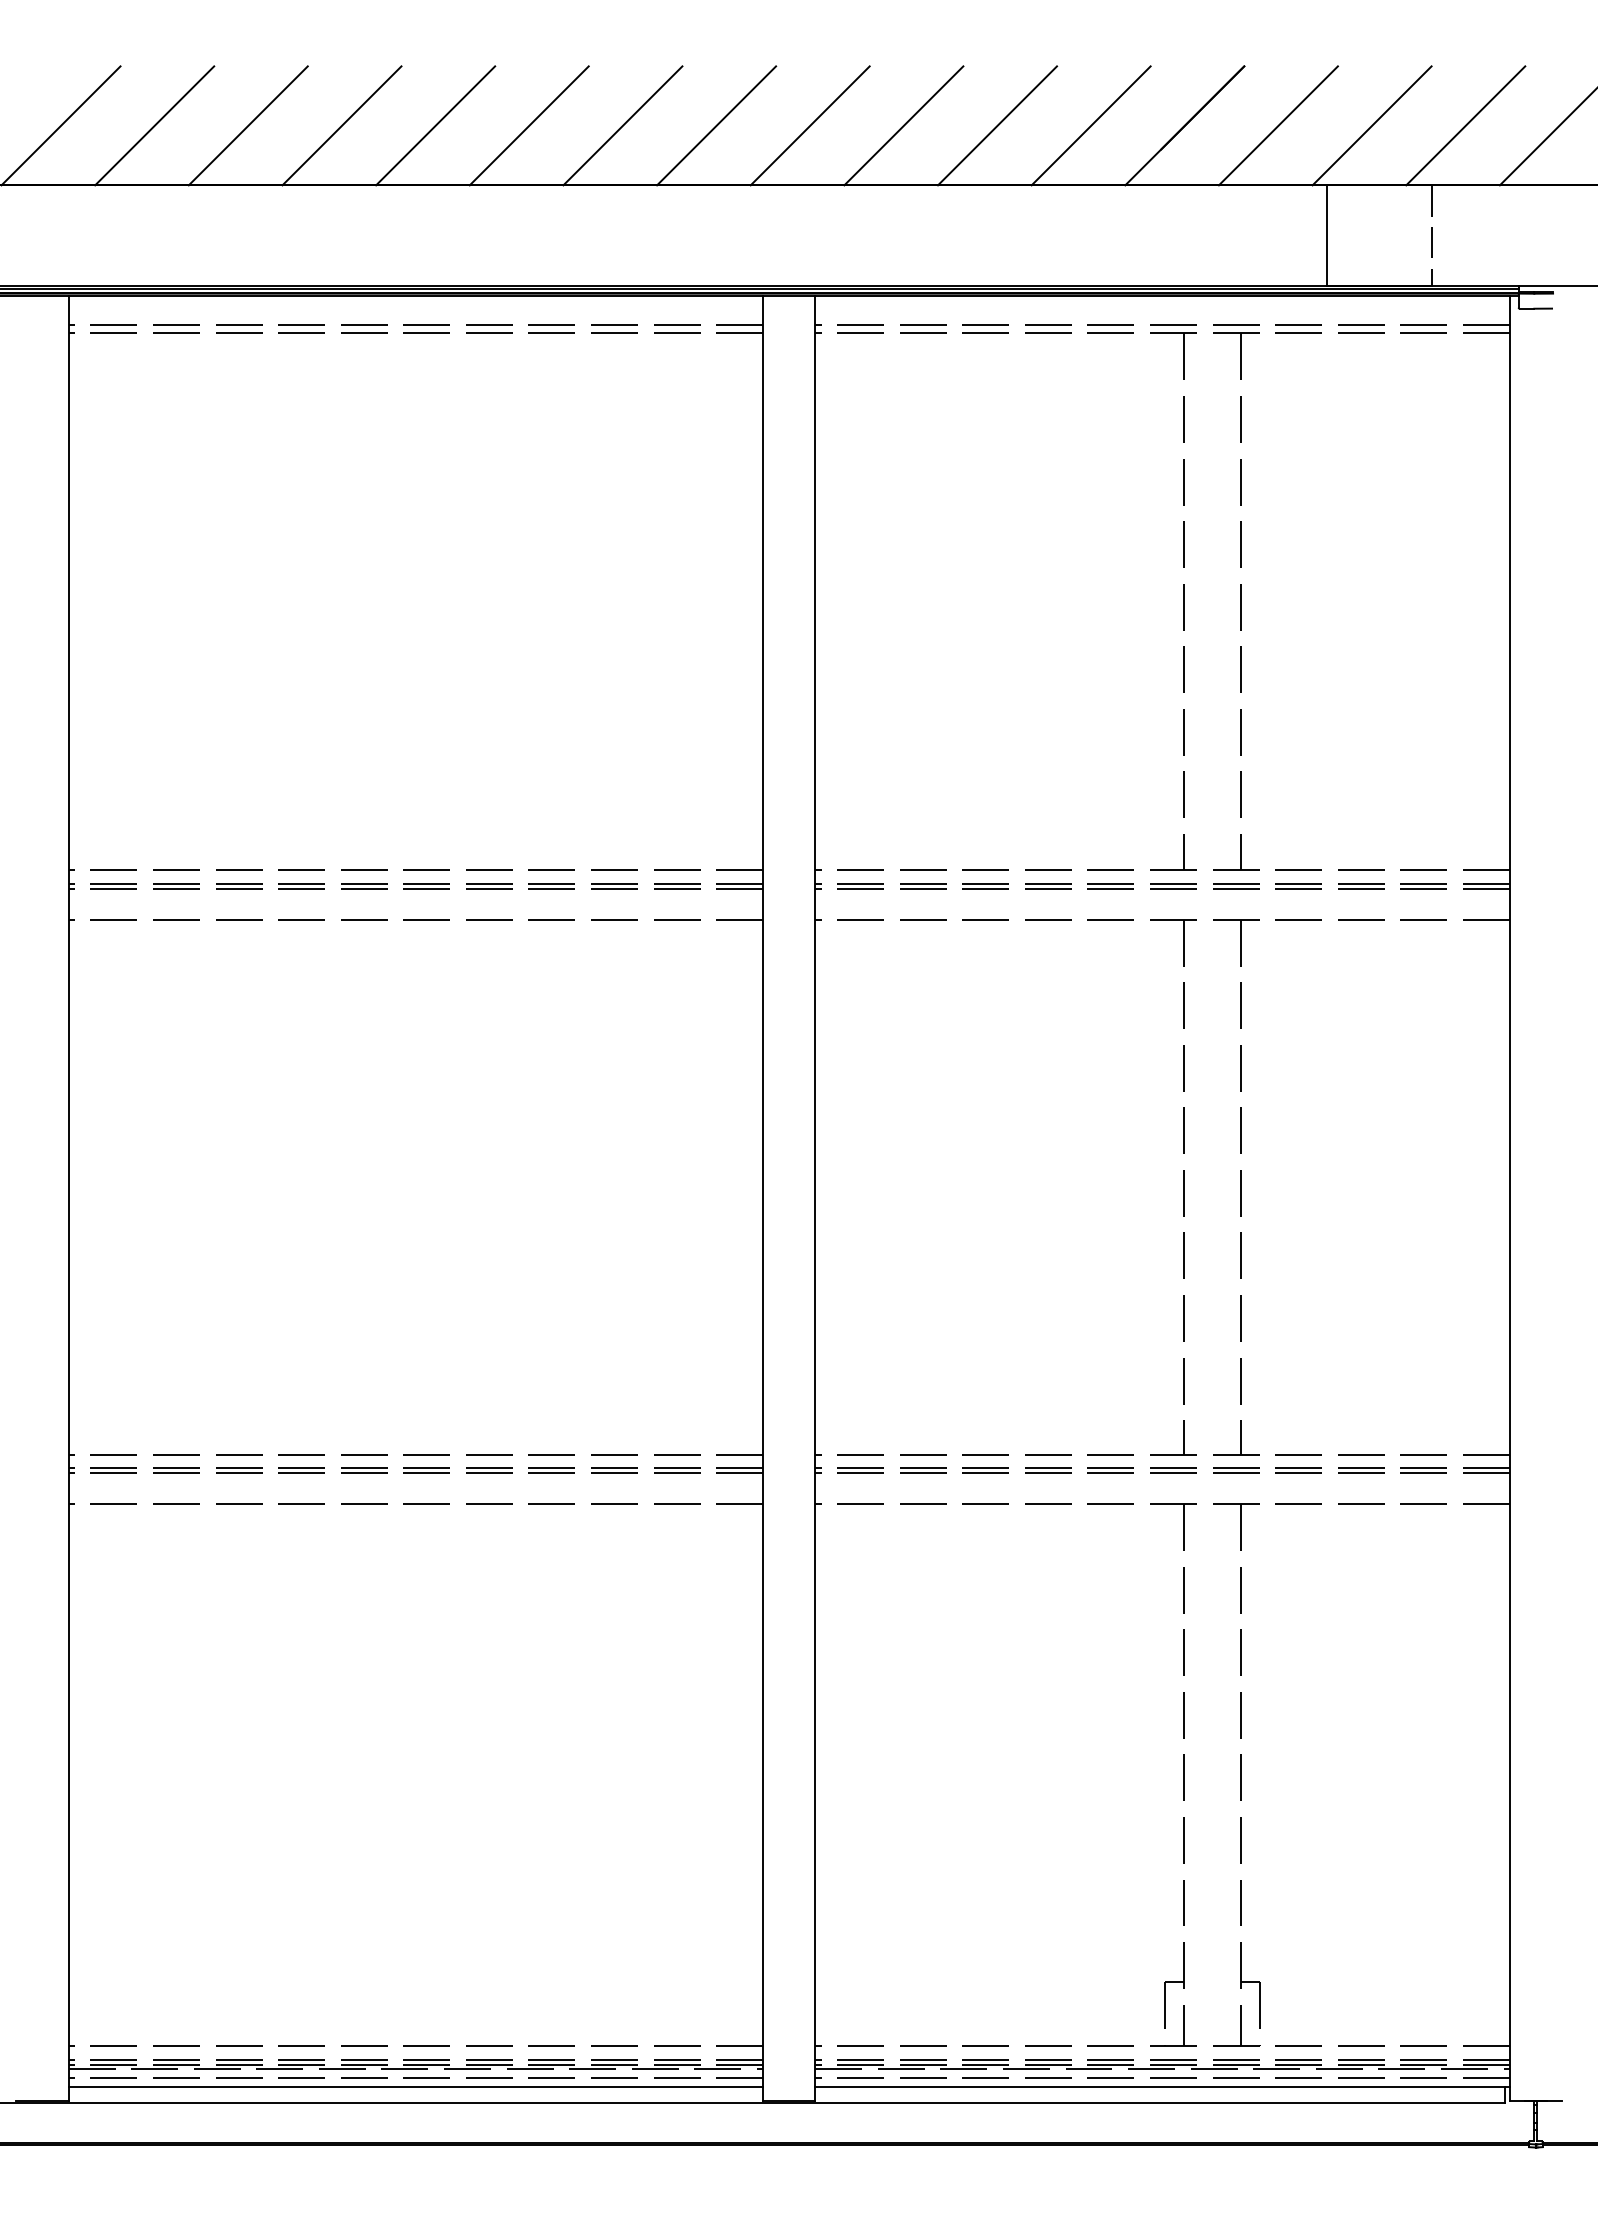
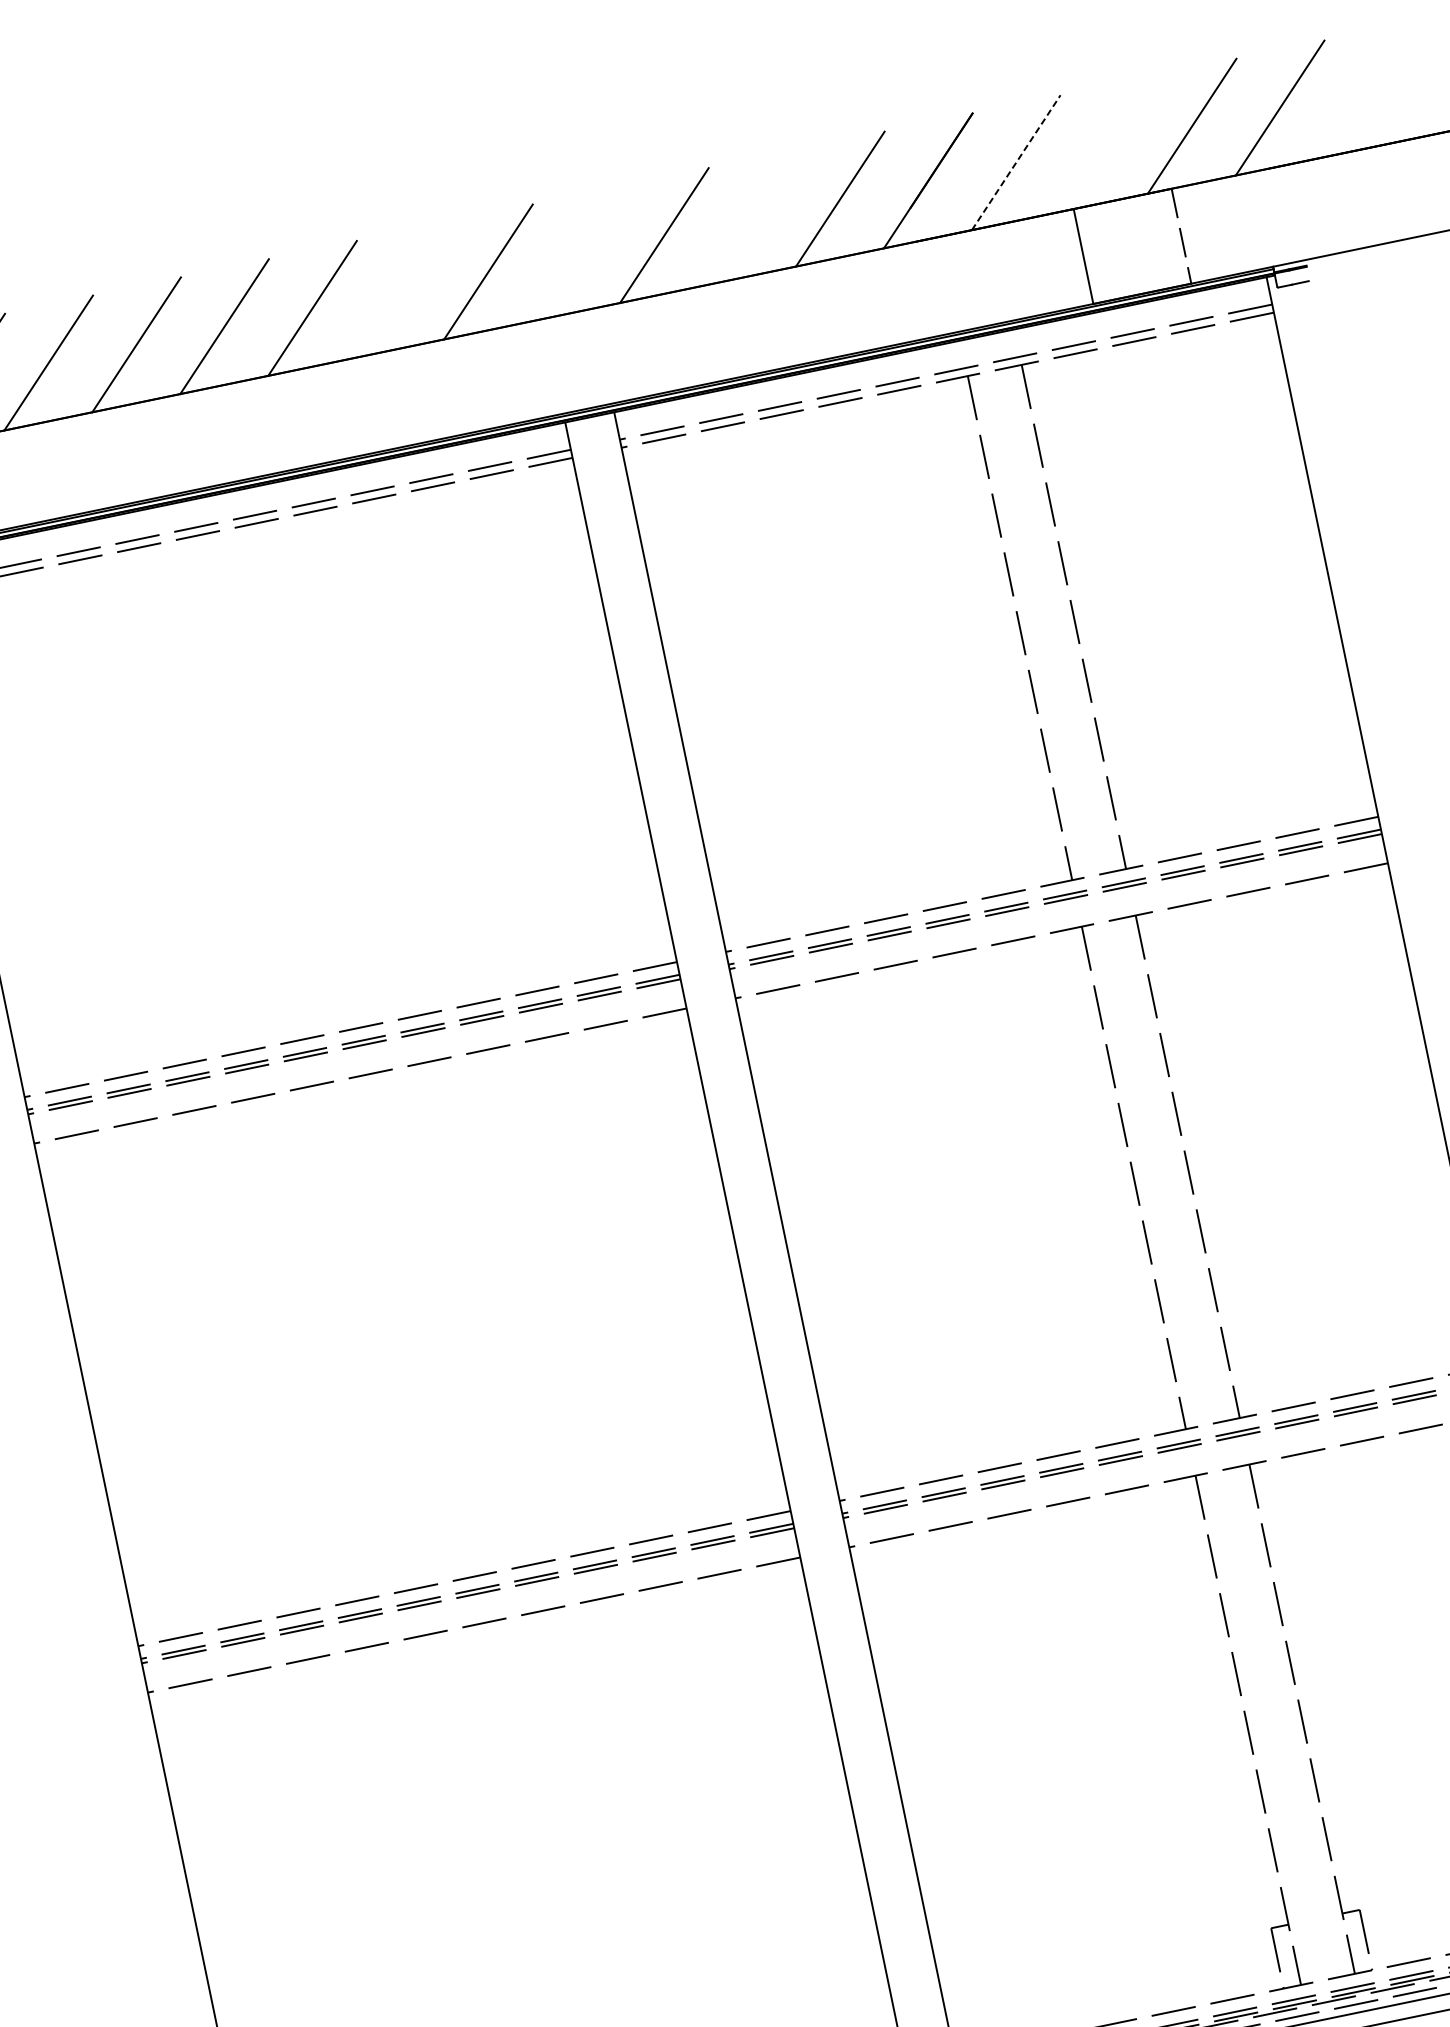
line: (622, 125) -> (400, 289), removed
line: (809, 125) -> (575, 253), removed
line: (997, 125) -> (752, 217), removed
line: (1278, 125) -> (1016, 162), solid -> dashed
line: (1371, 125) -> (1103, 144), removed

